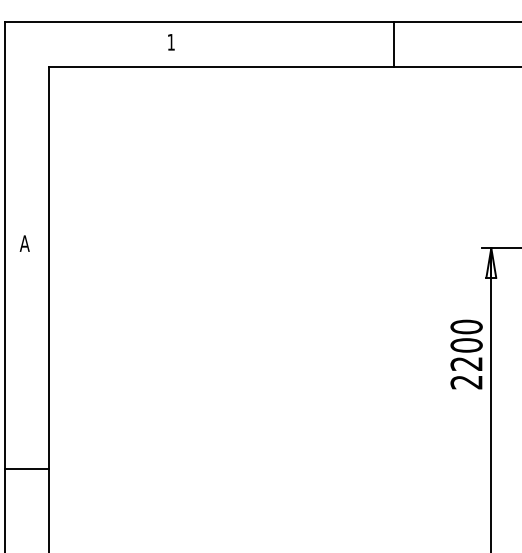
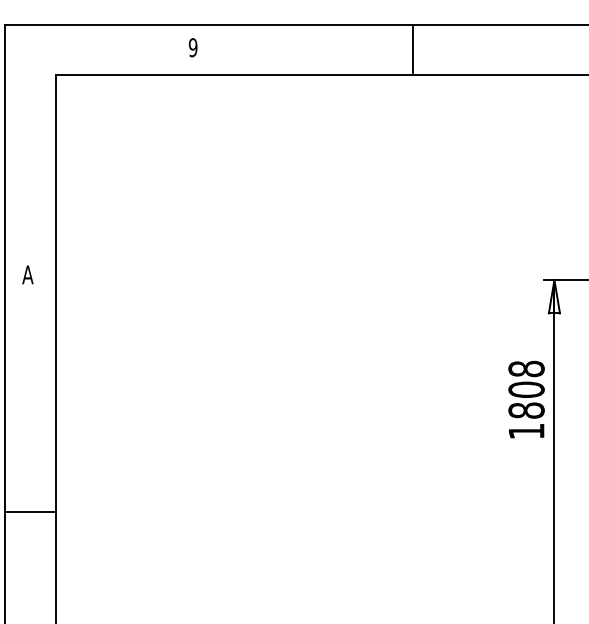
text: (170, 41) -> (192, 46), 1 -> 9
line: (393, 44) -> (412, 50), moved
text: (466, 354) -> (526, 400), 2200 -> 1808
line: (26, 469) -> (29, 511), moved

